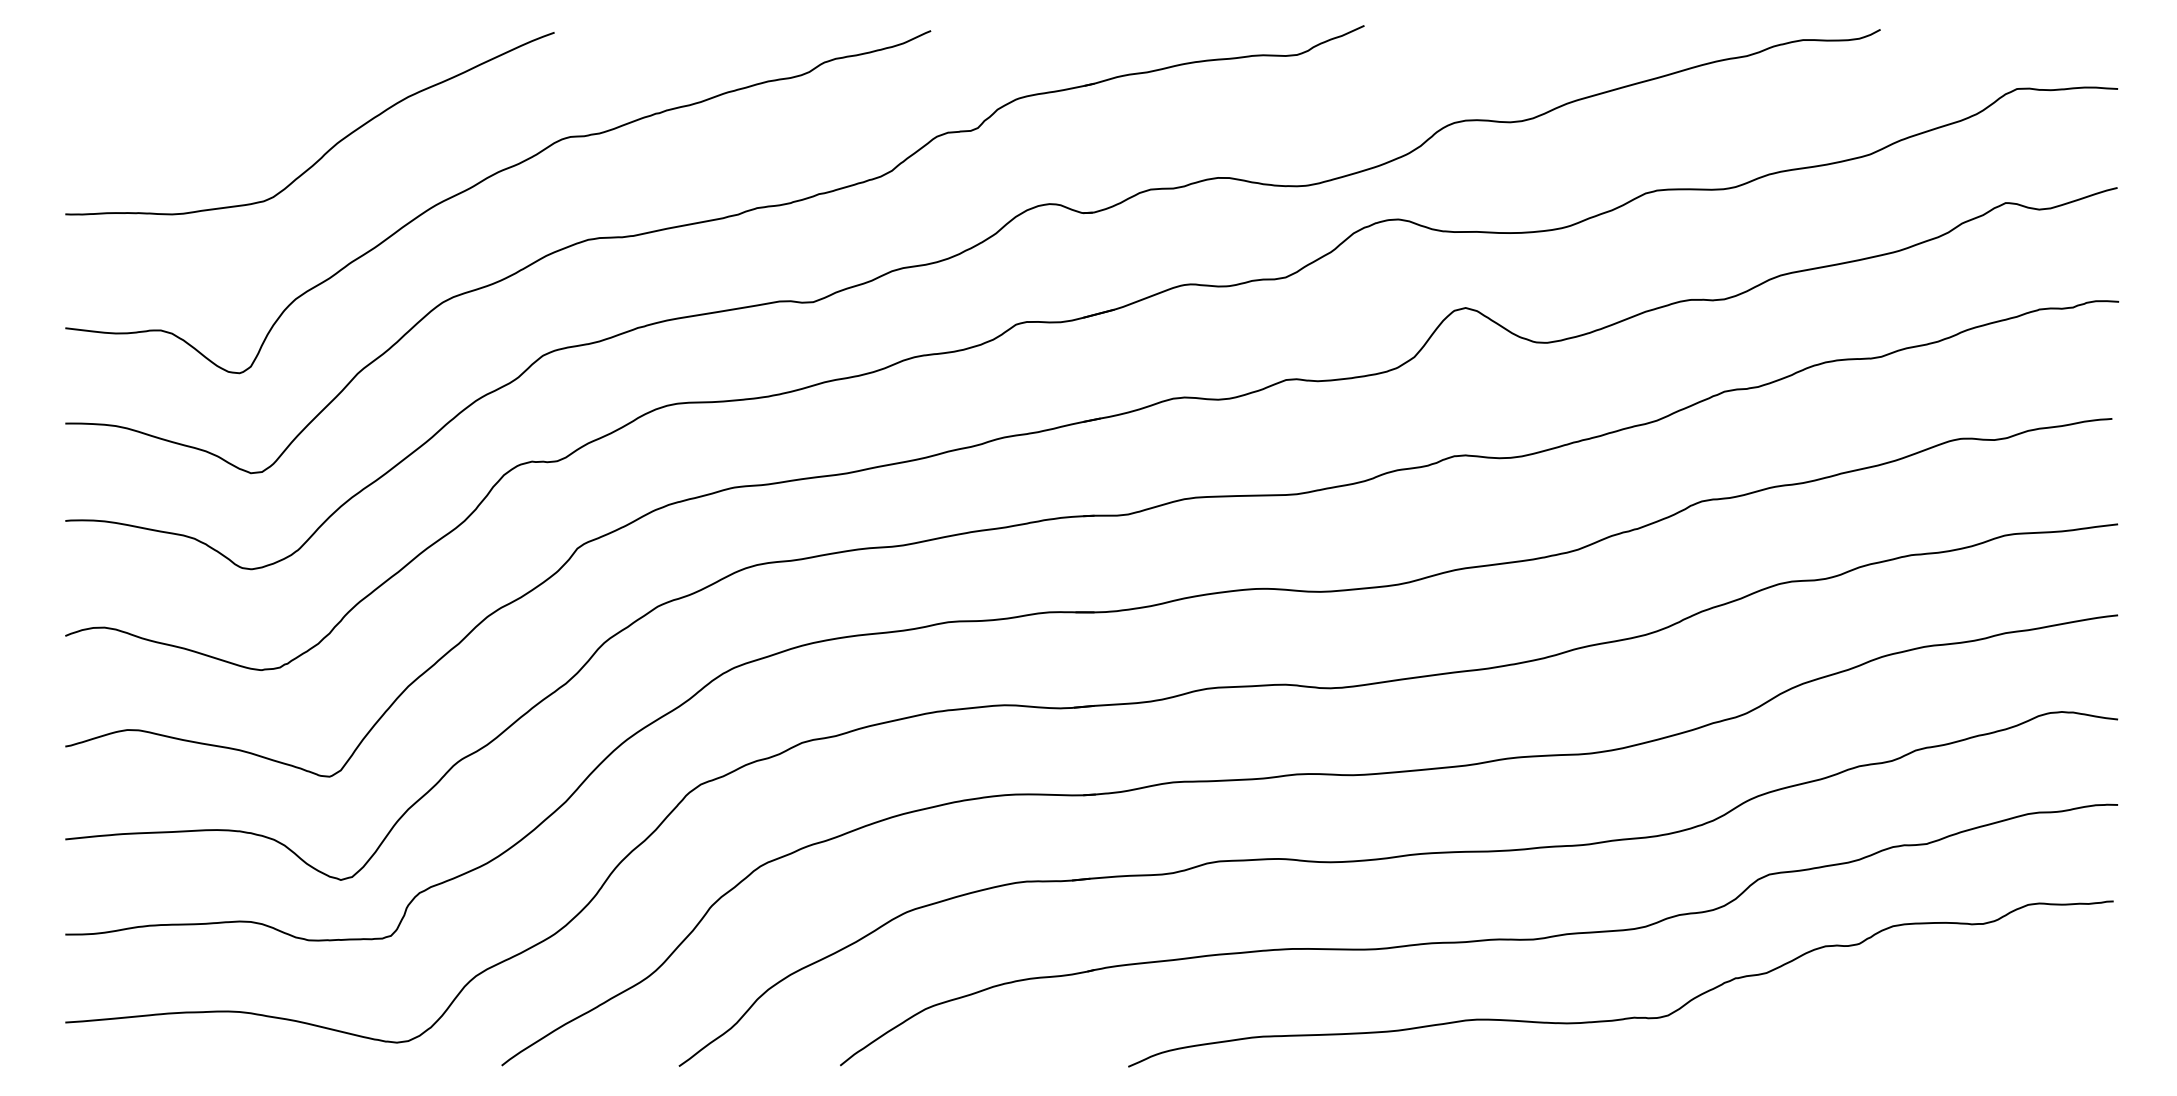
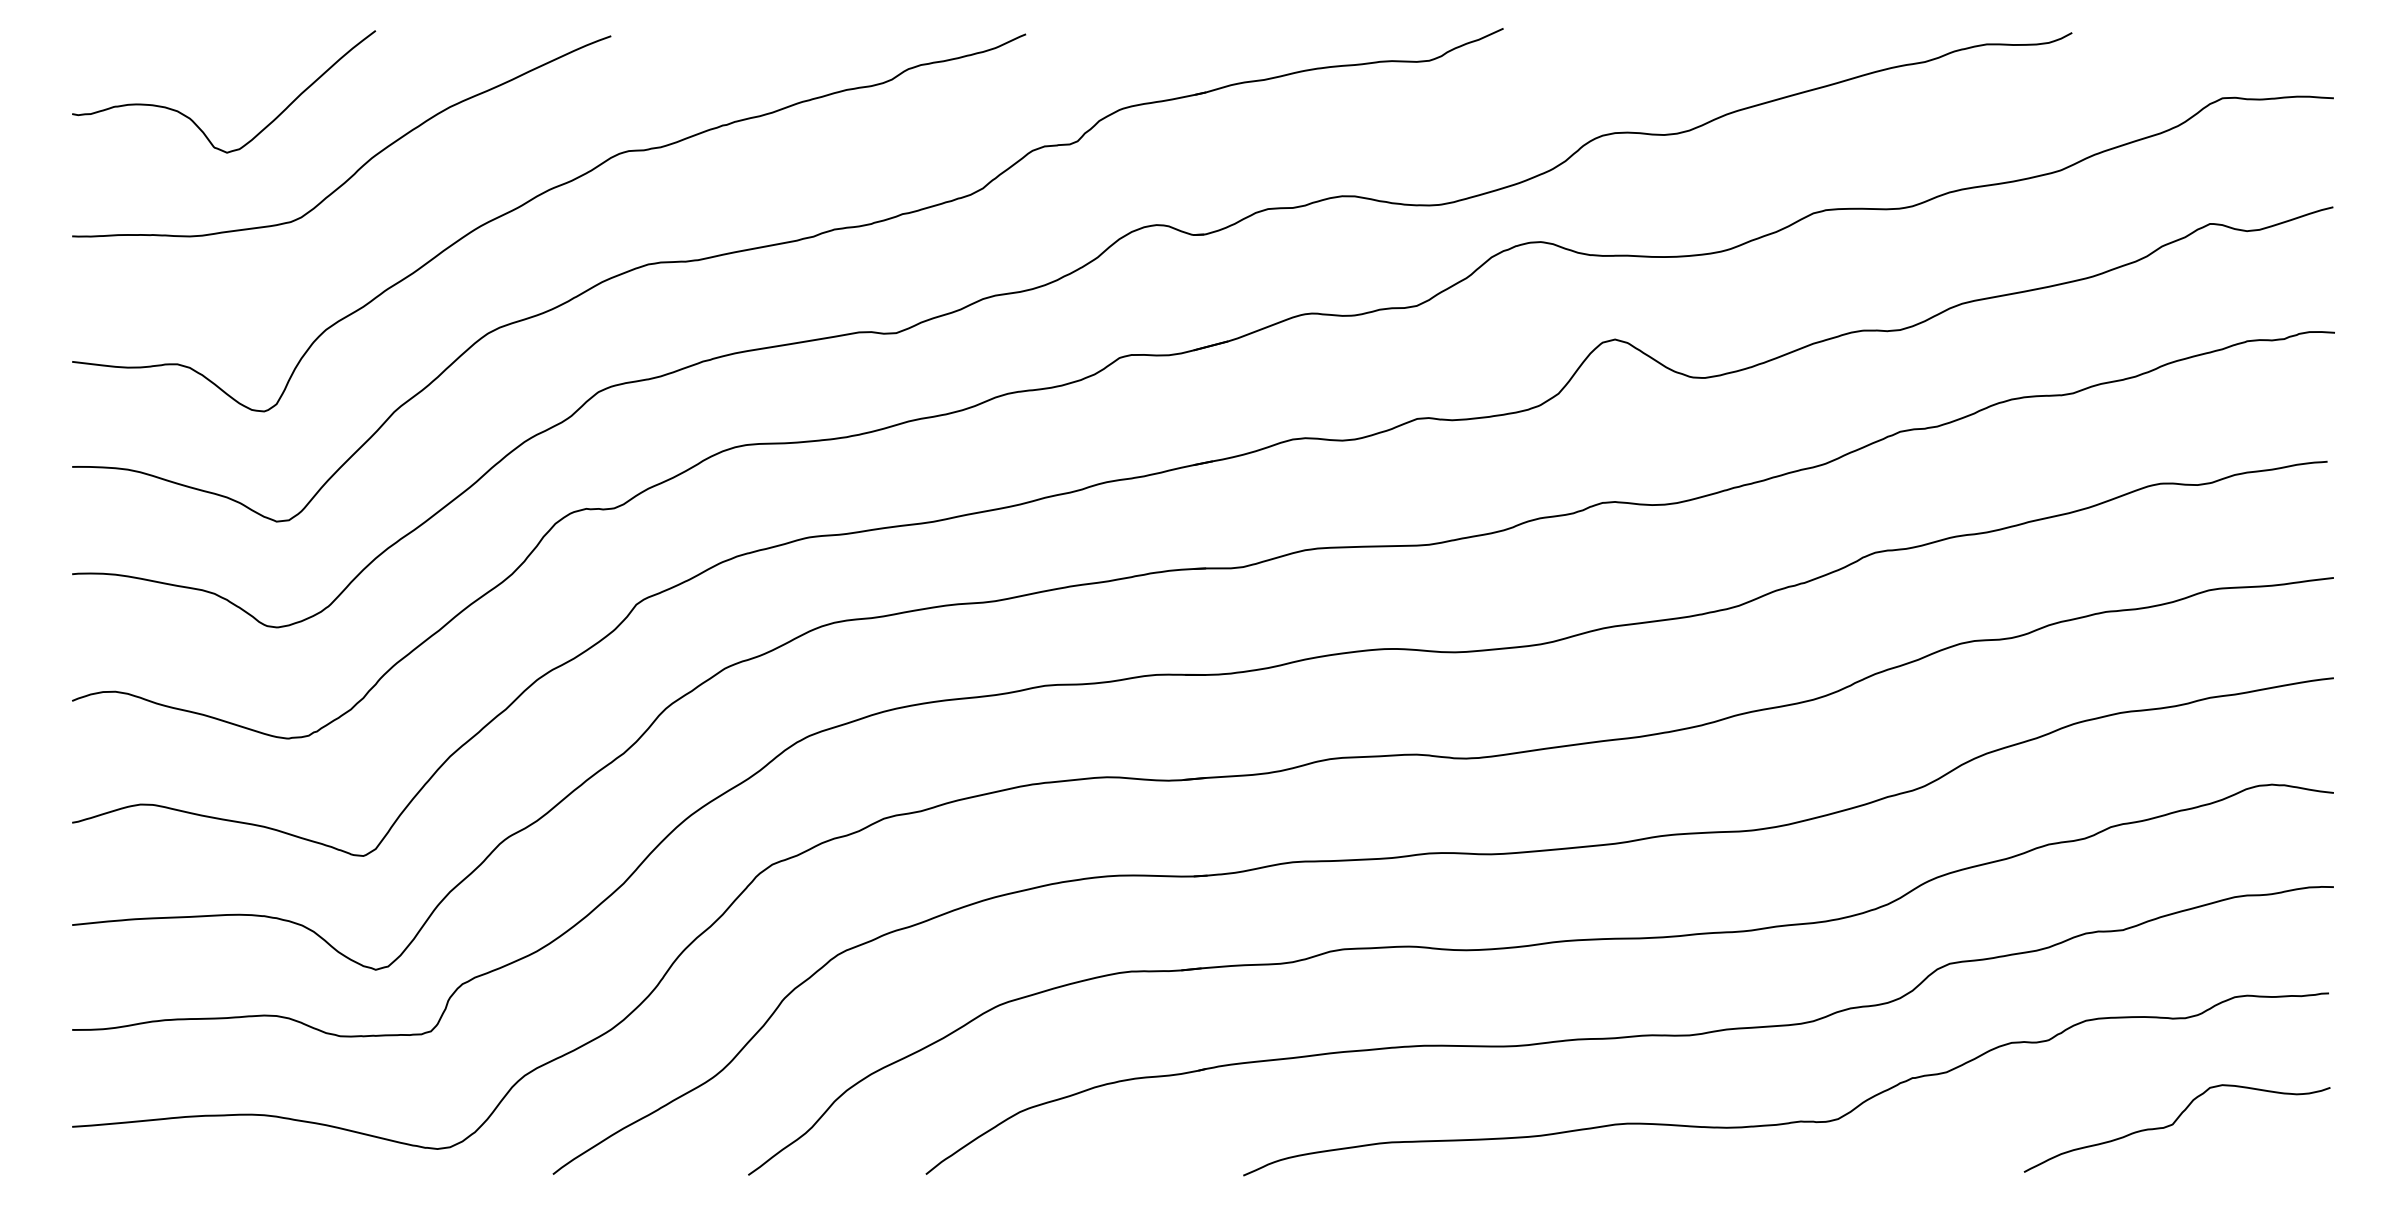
curve: (176, 110) -> (194, 121), added
curve: (1972, 1020) -> (2173, 1124), added

